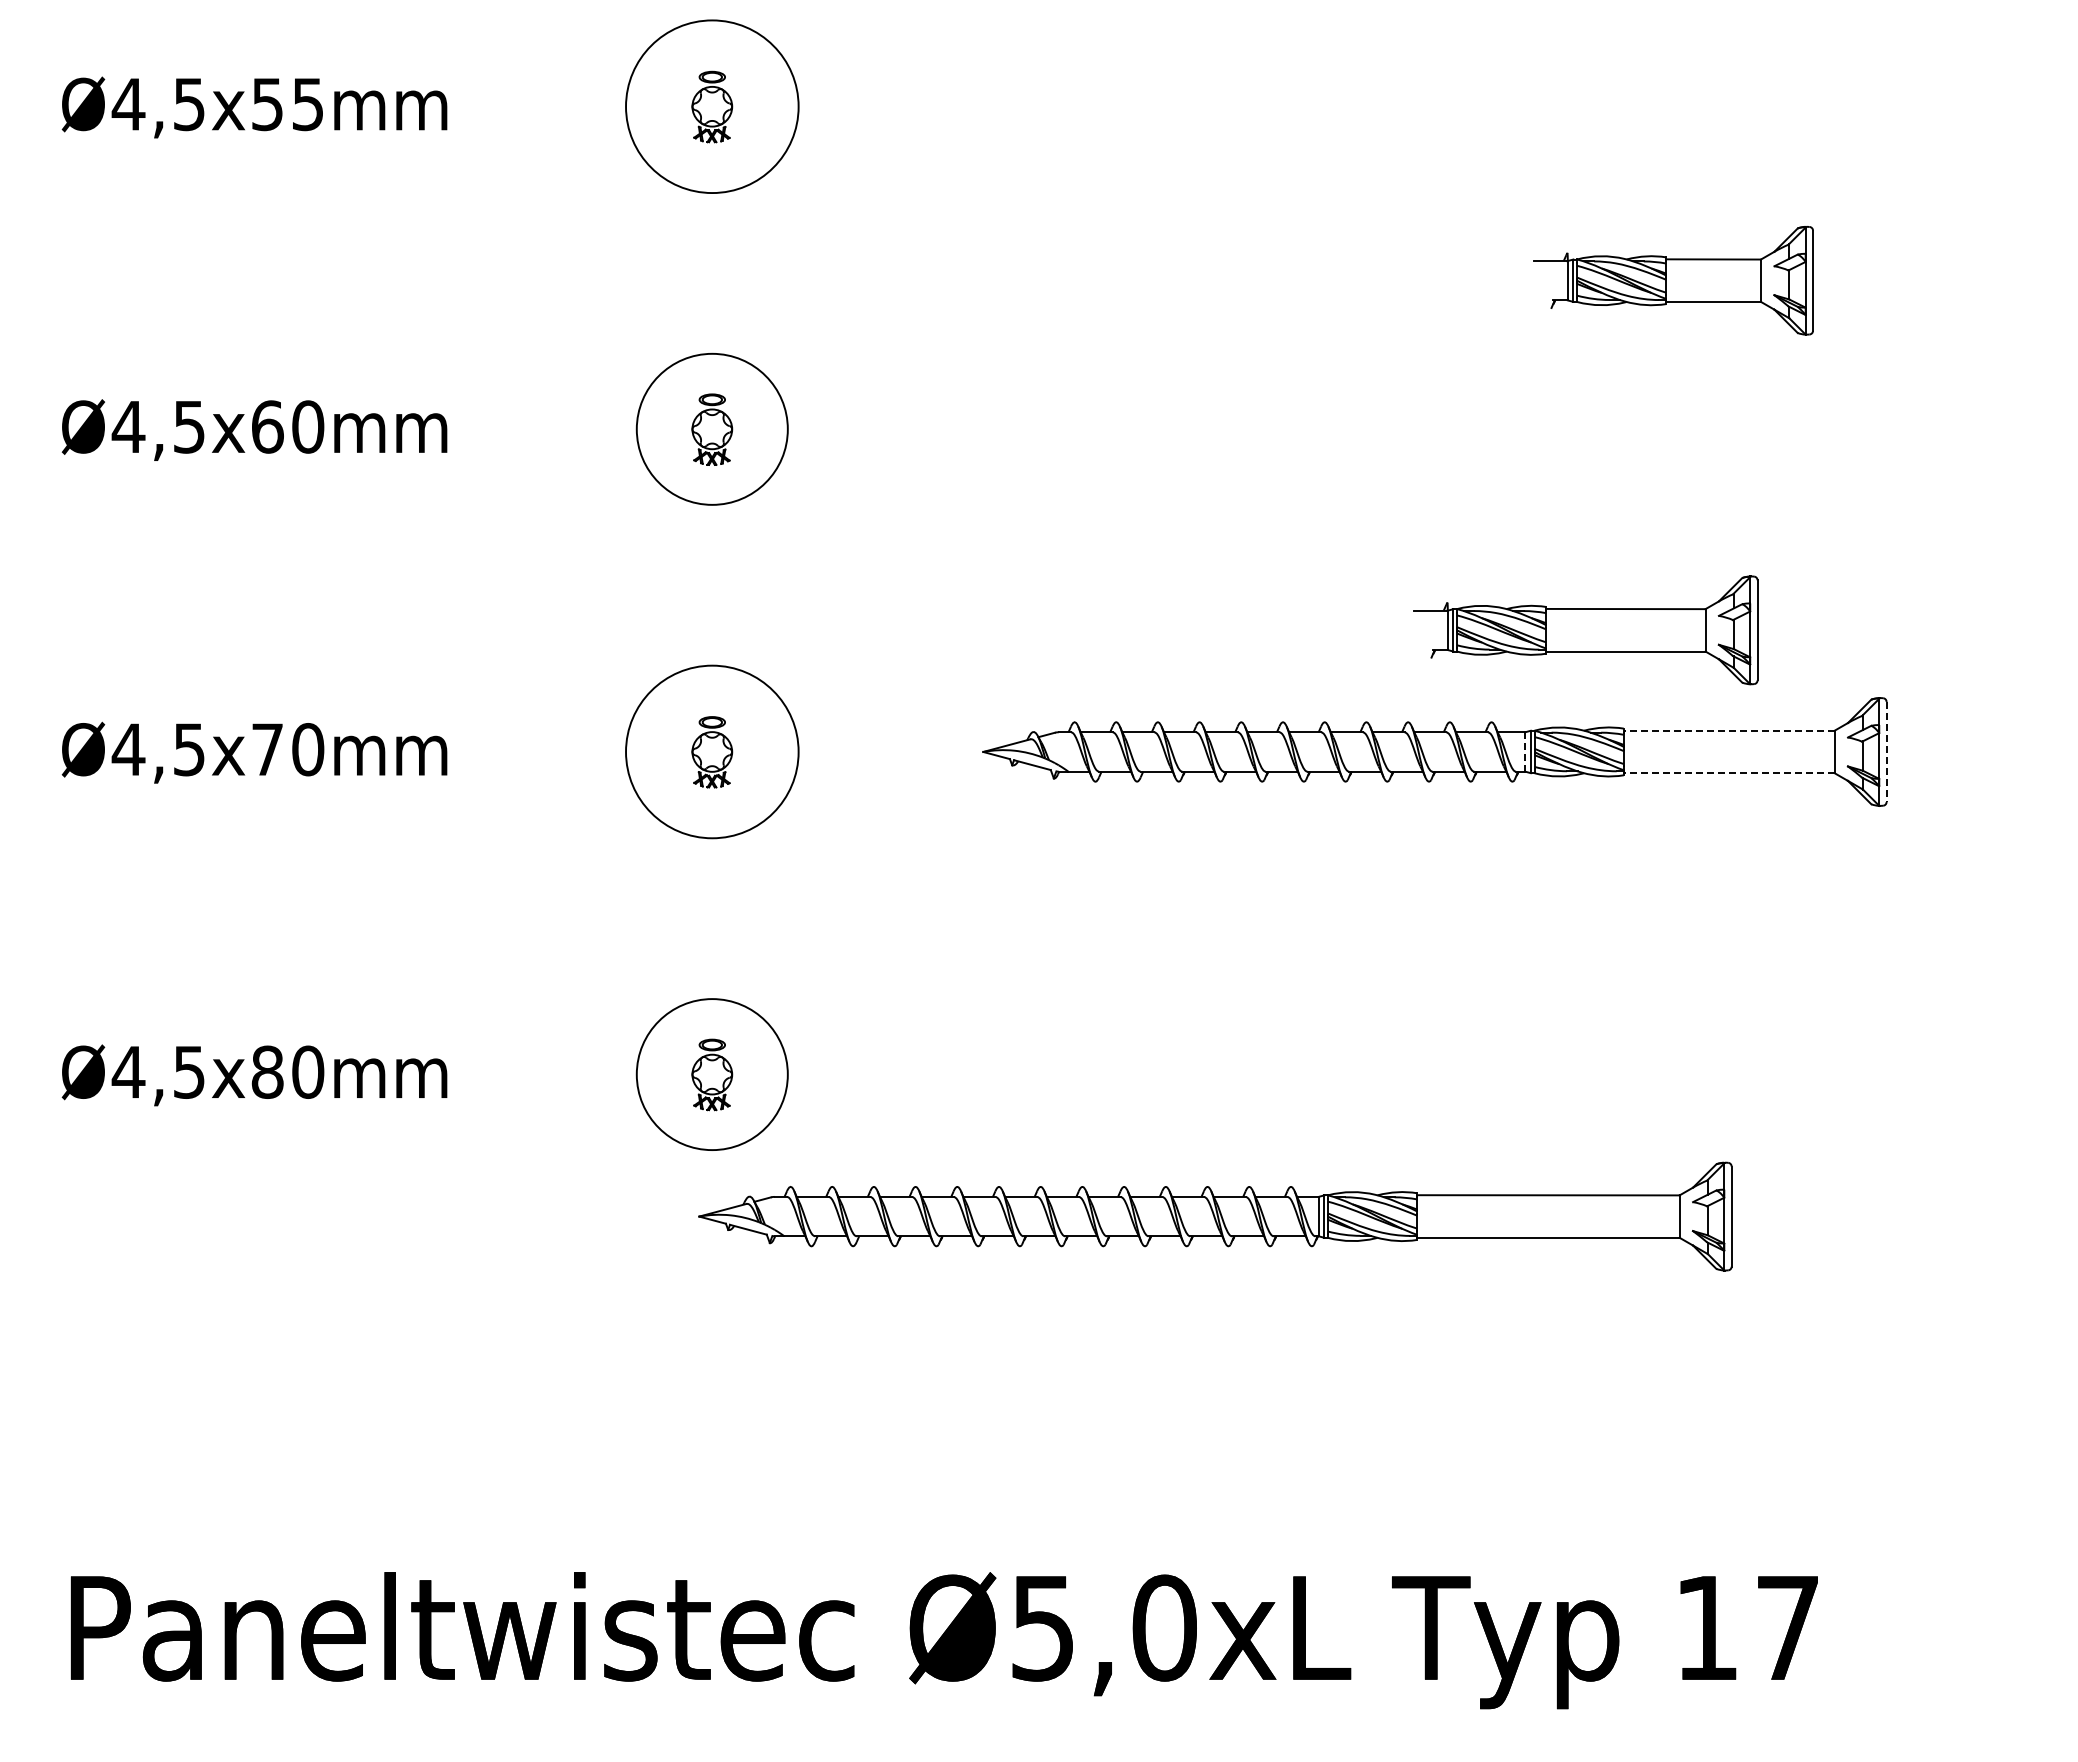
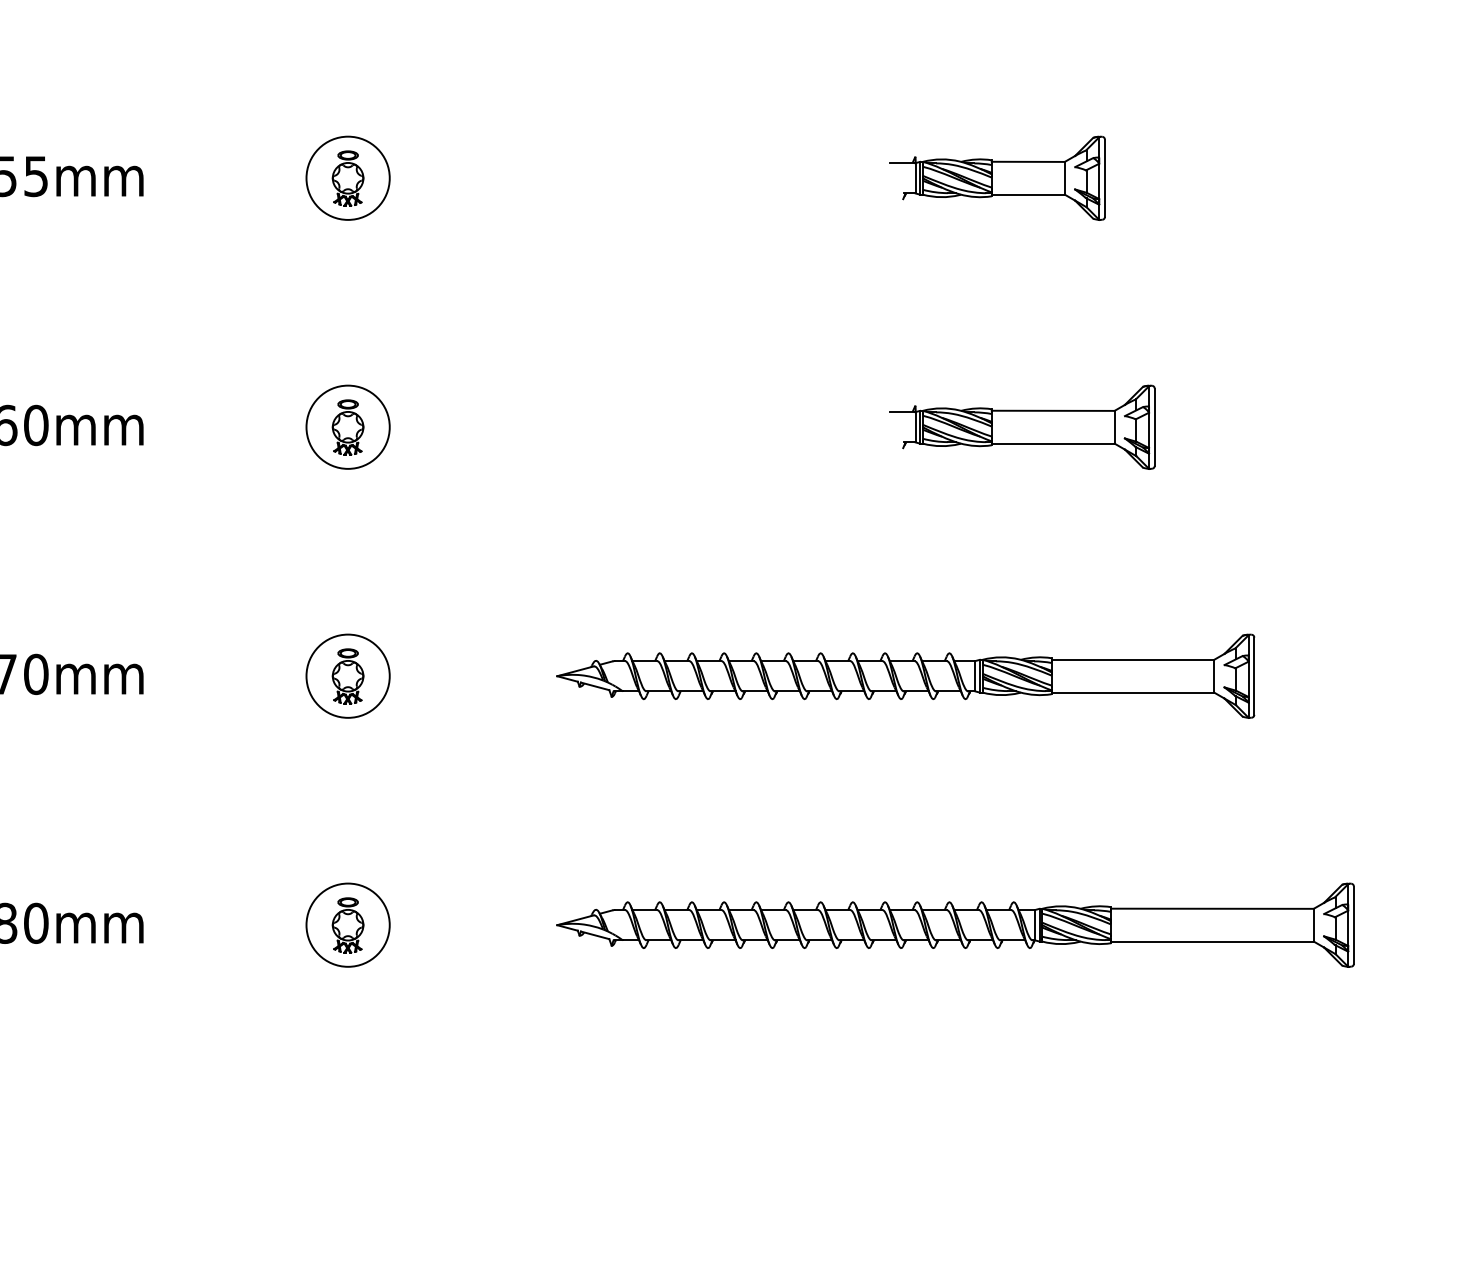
circle: (712, 106) -> (348, 178), size x0.62
part: (1673, 280) -> (997, 178), moved
circle: (712, 429) -> (348, 427), size x0.71
part: (1585, 630) -> (1021, 427), moved
line: (1728, 730) -> (1132, 659), dashed -> solid
circle: (712, 751) -> (348, 675), size x0.62
line: (1525, 751) -> (975, 675), dashed -> solid
line: (1886, 752) -> (1254, 676), dashed -> solid
line: (1728, 773) -> (1132, 692), dashed -> solid
circle: (712, 1074) -> (348, 925), size x0.71
part: (1215, 1216) -> (955, 925), moved

